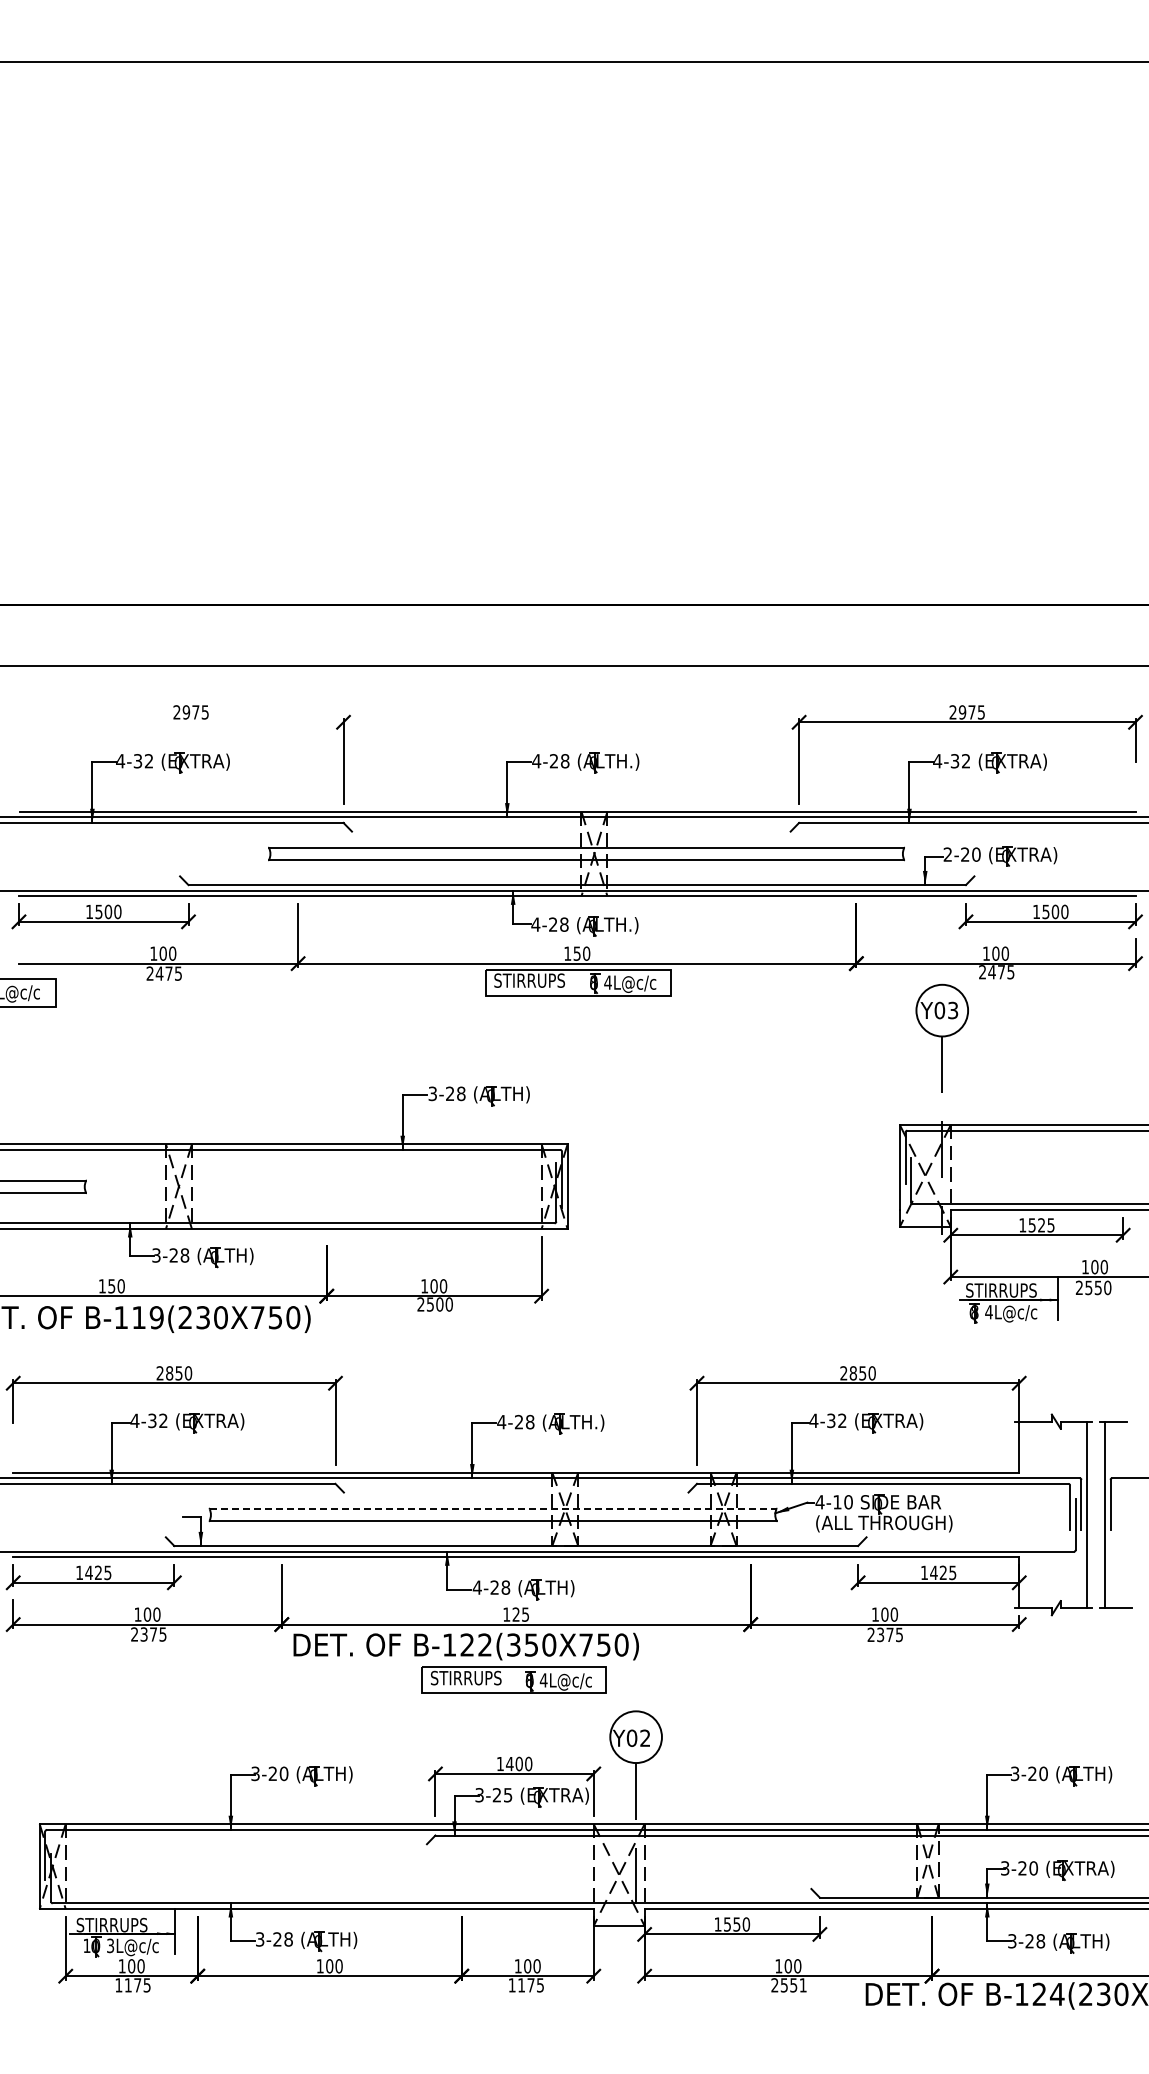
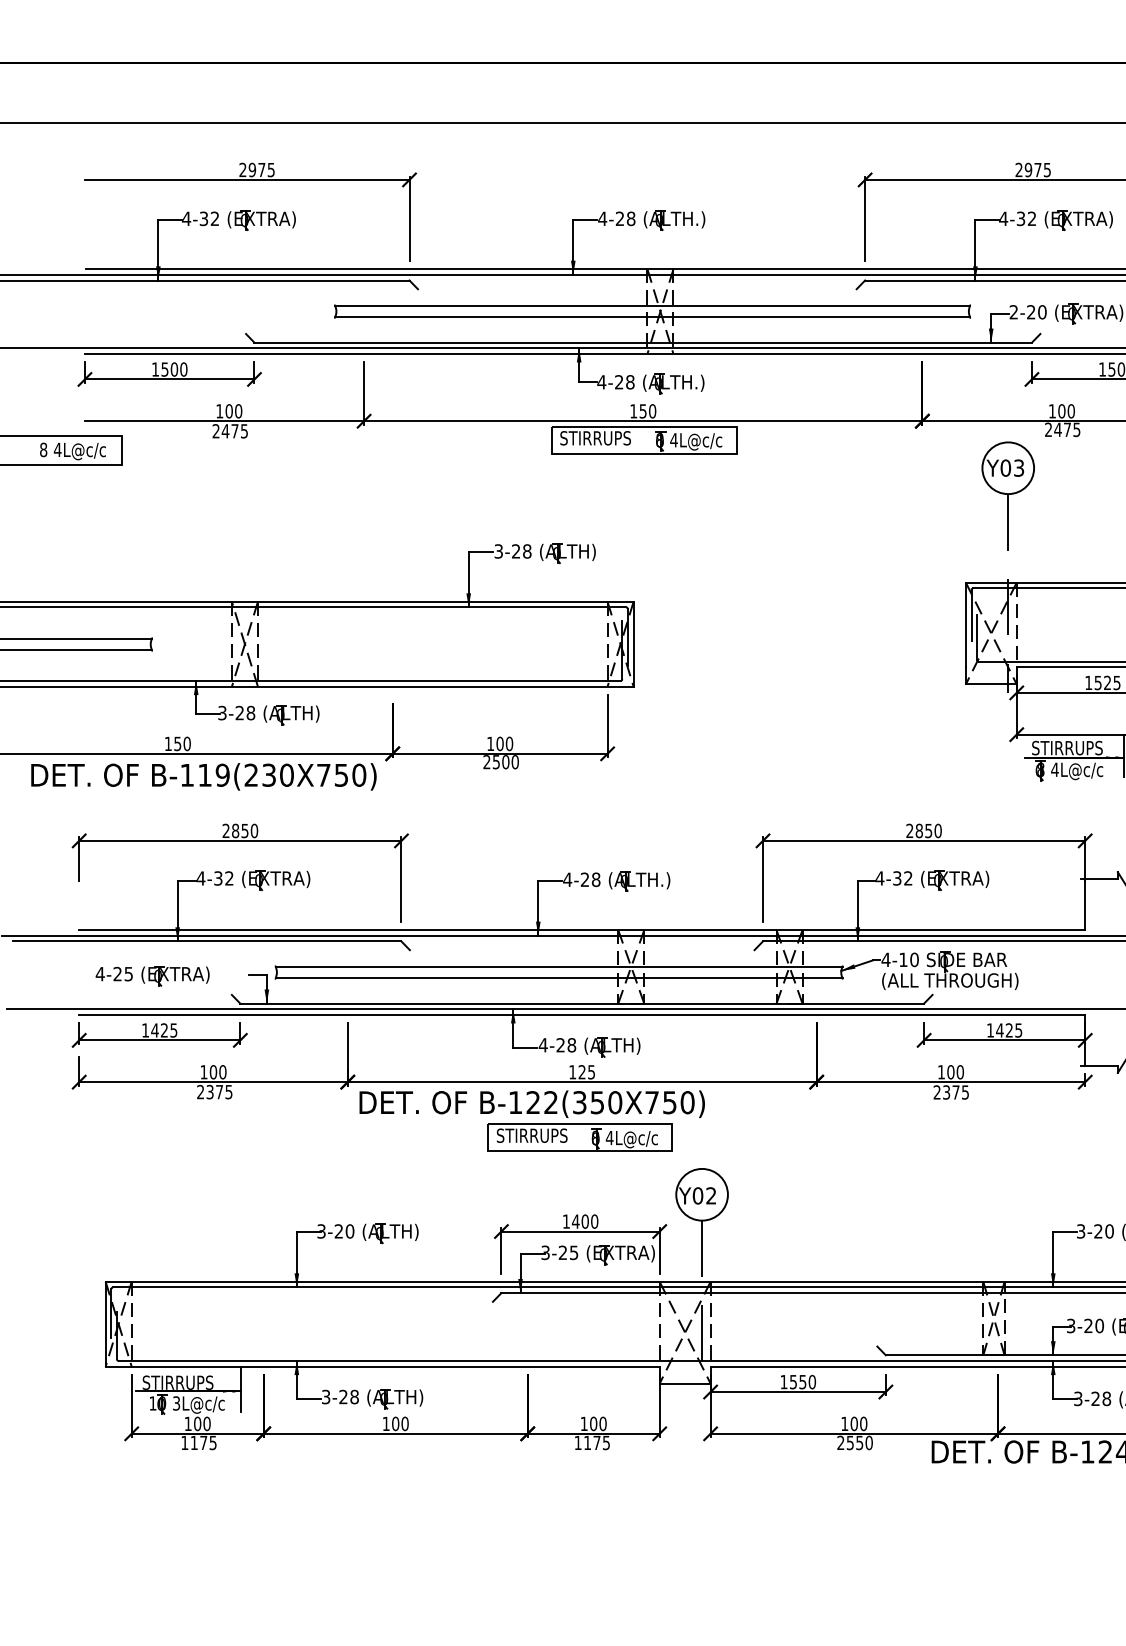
line: (180, 722) -> (246, 180), added
line: (493, 1509) -> (559, 967), dashed -> solid
part: (86, 1518) -> (152, 976), added
text: (802, 1985) -> (868, 1443), 2551 -> 2550

